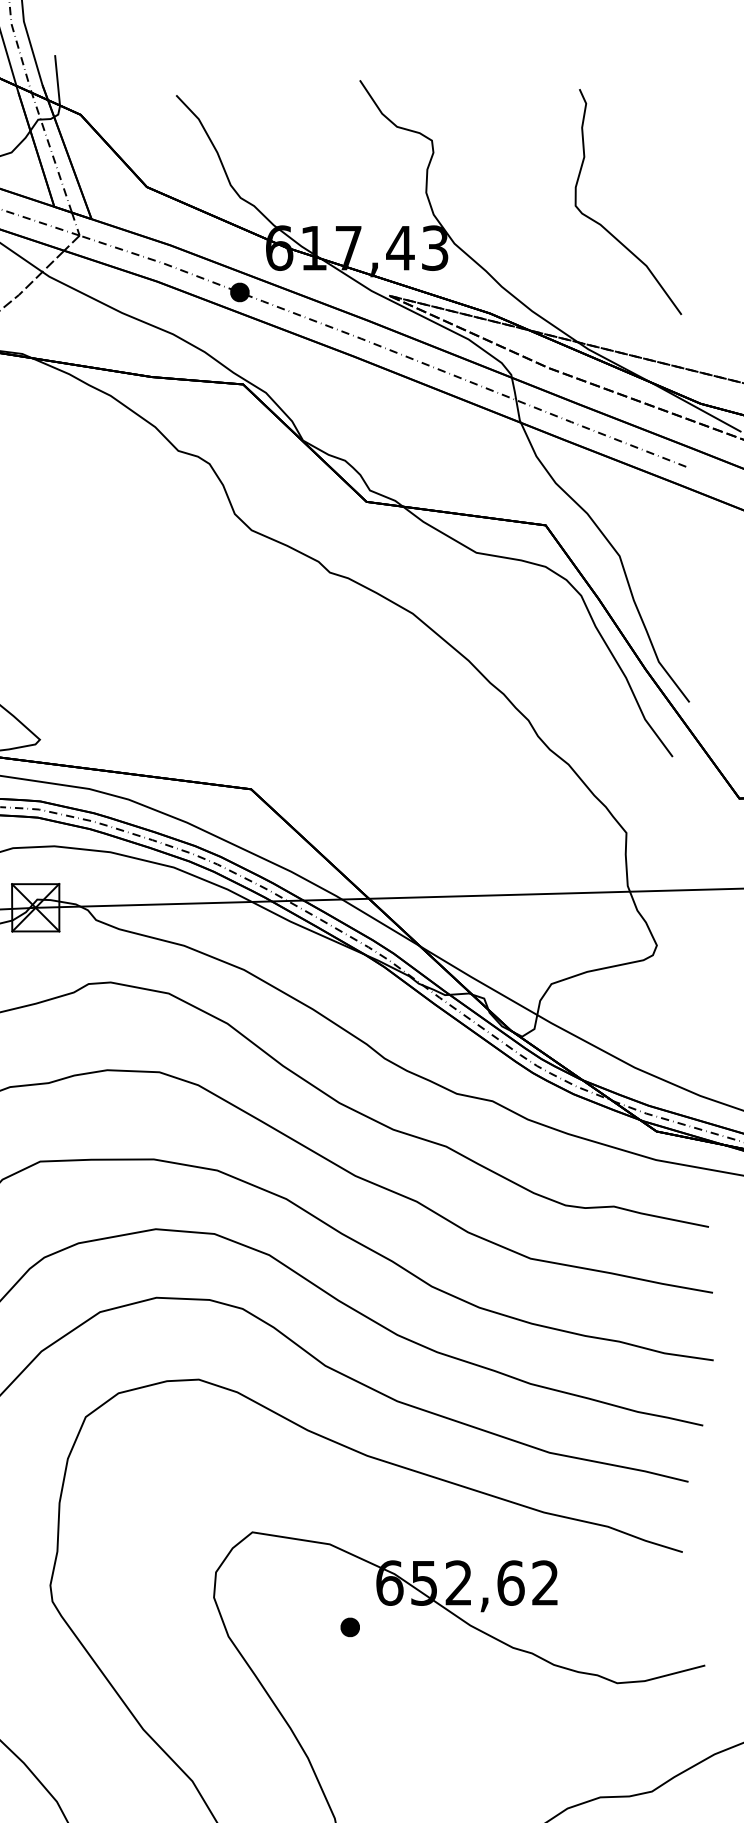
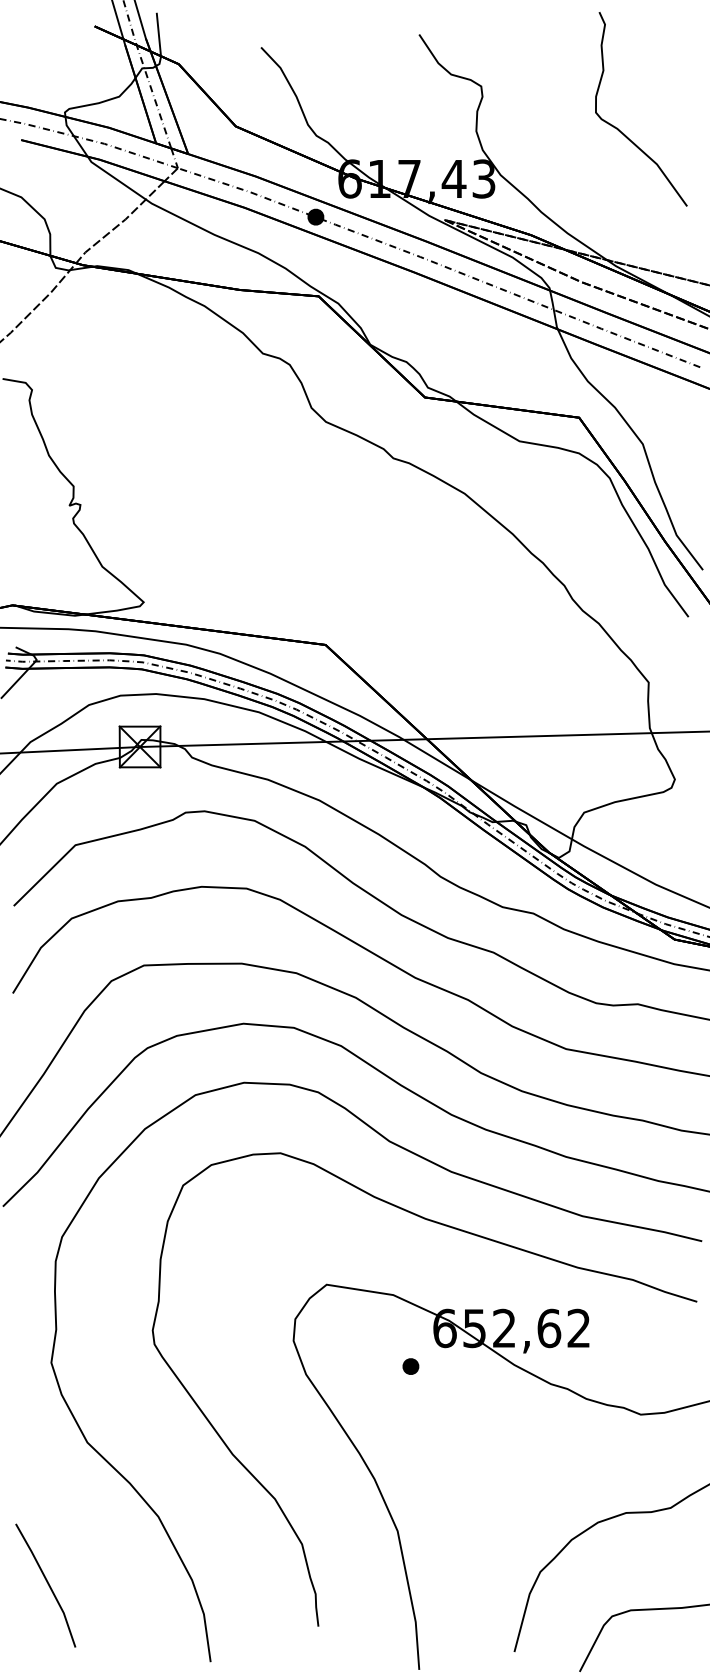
curve: (608, 230) -> (624, 133), moved

